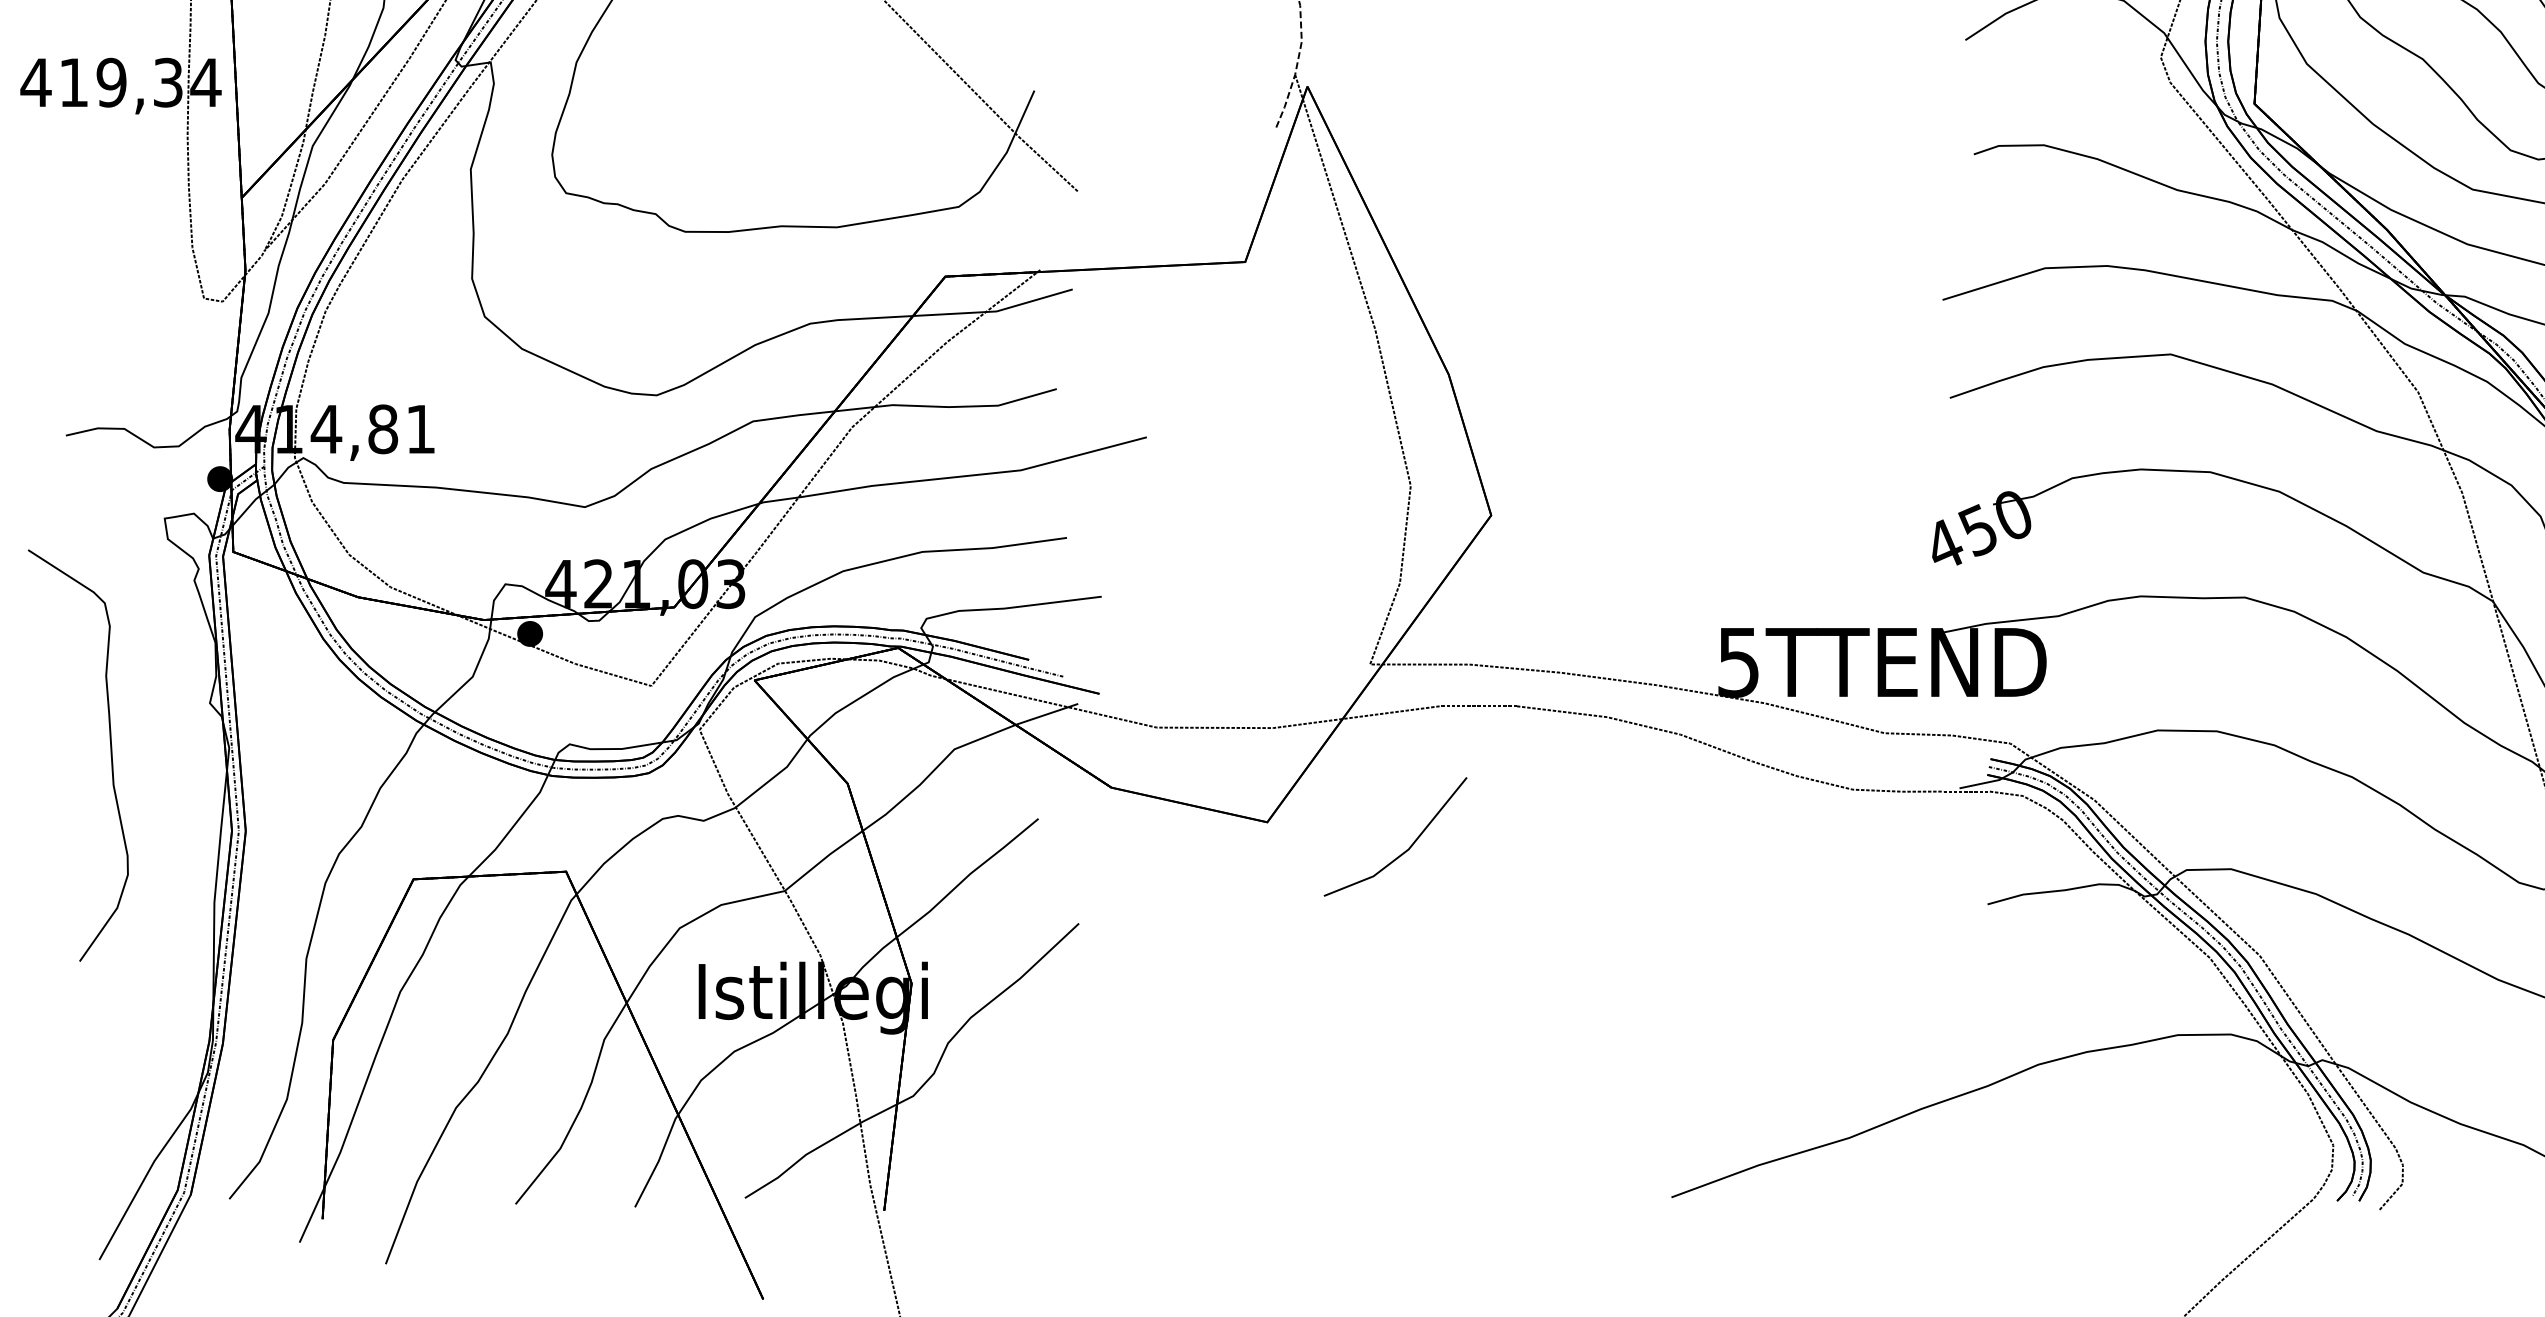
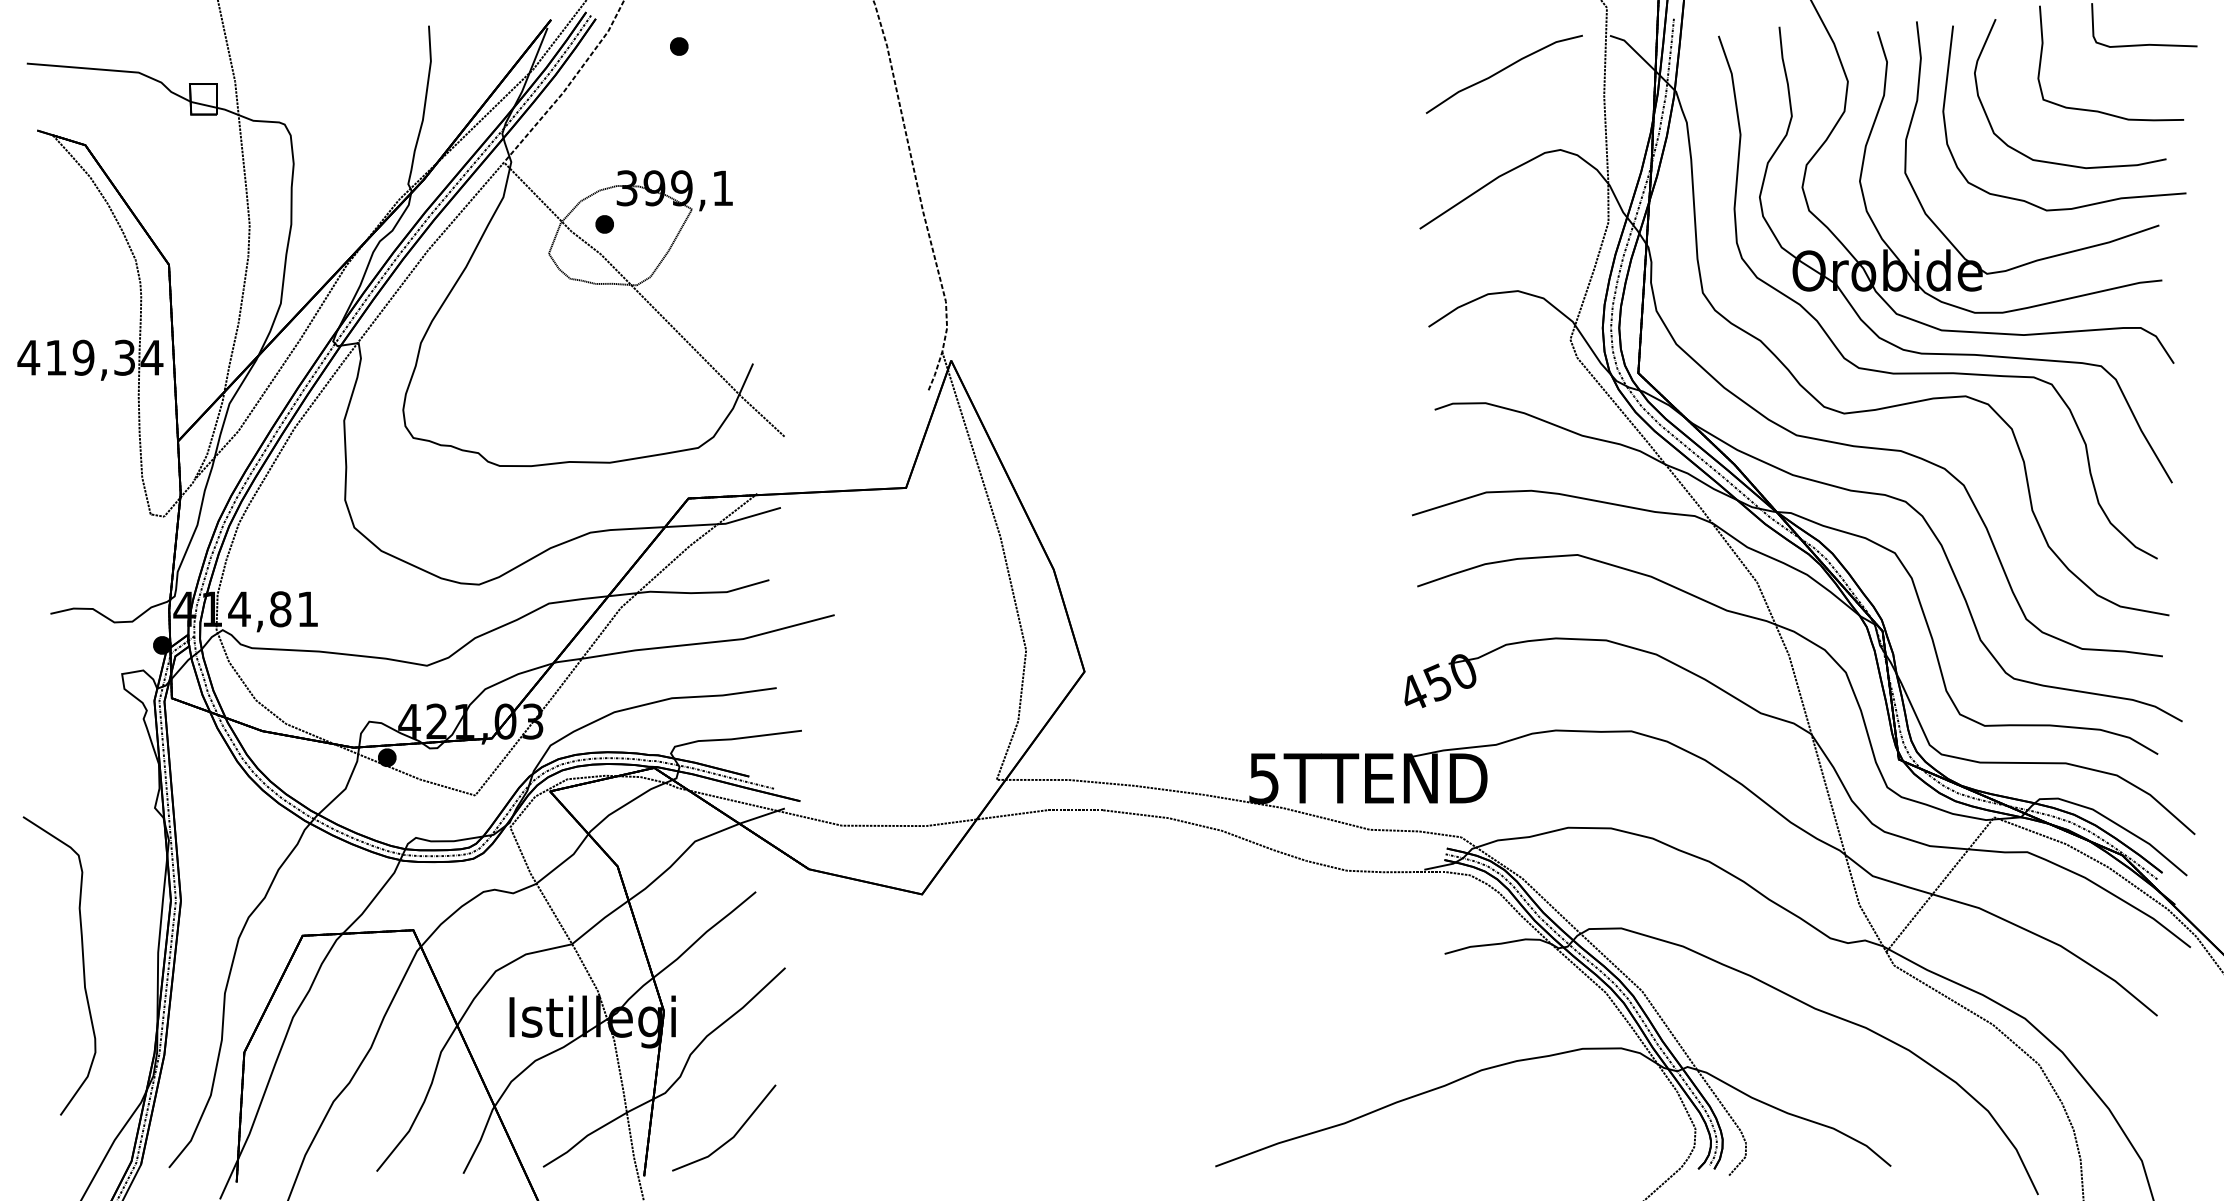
part: (110, 754) -> (82, 965), moved
line: (1408, 847) -> (733, 1135), moved

